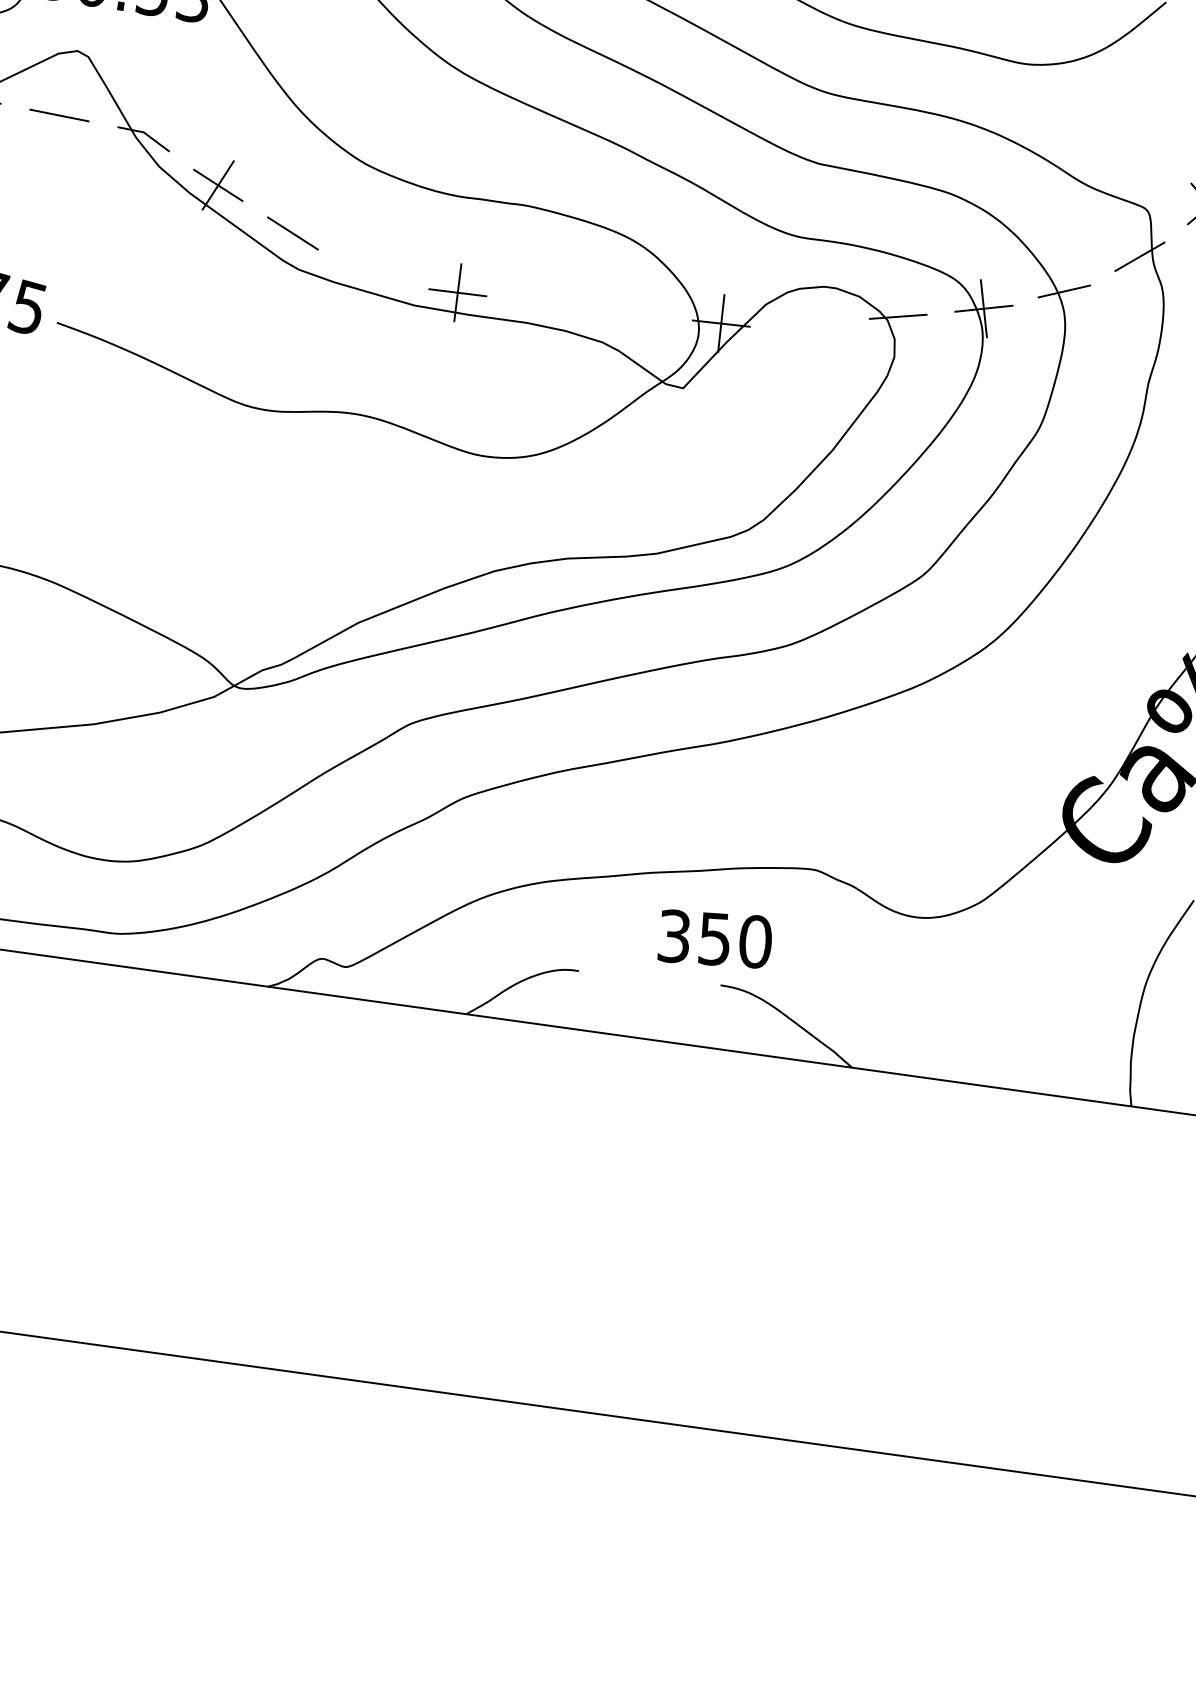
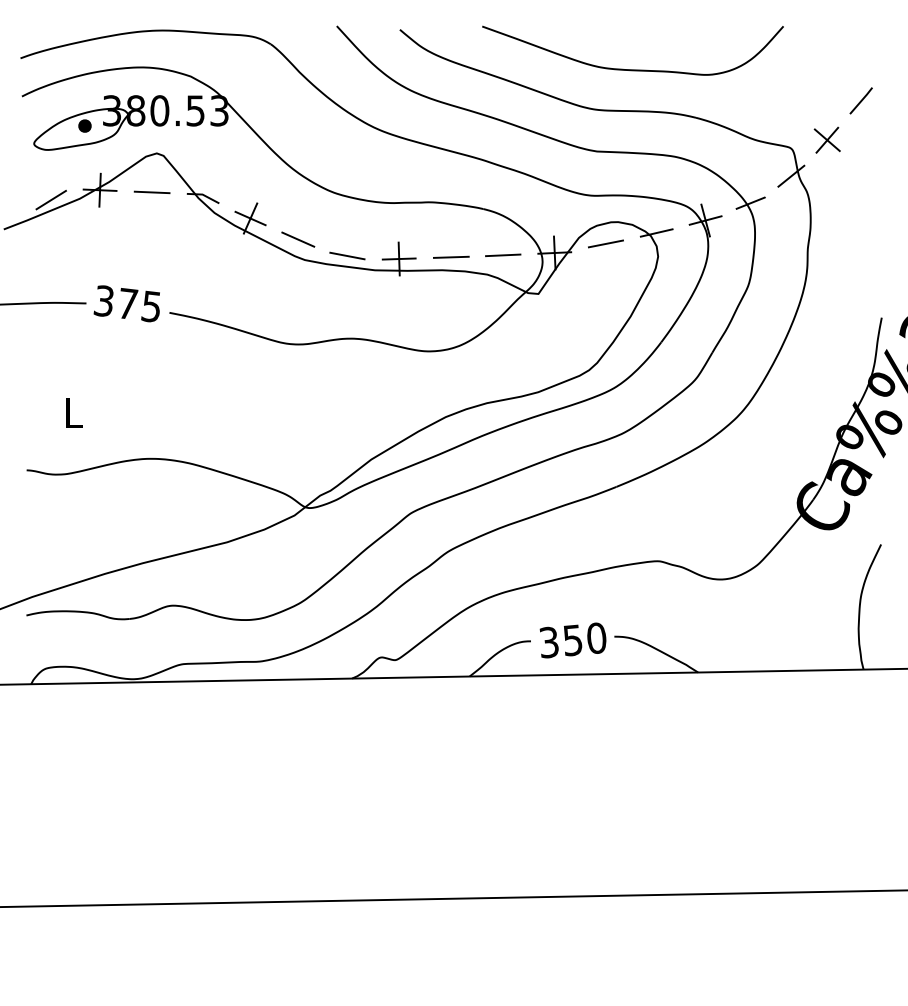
line: (371, 273) -> (347, 255), added
line: (544, 302) -> (450, 256), added
line: (634, 314) -> (503, 255), added
line: (809, 320) -> (605, 243), added
text: (714, 939) -> (572, 640), moved

